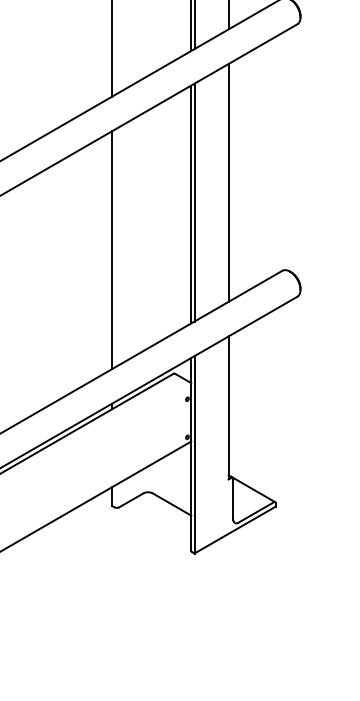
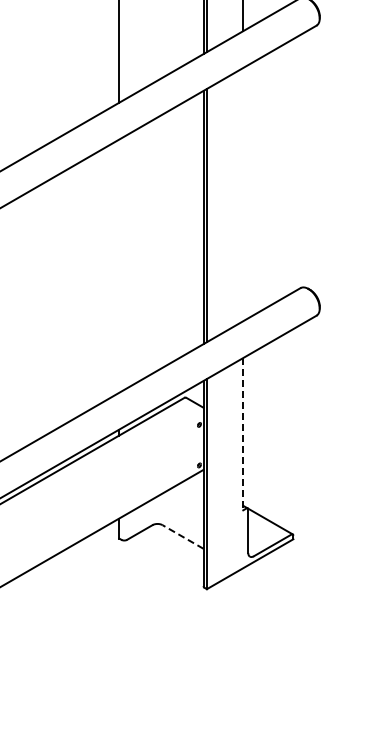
line: (228, 182) -> (243, 194), removed
line: (112, 249) -> (119, 265), removed
line: (228, 408) -> (243, 434), solid -> dashed
line: (172, 504) -> (183, 536), solid -> dashed

